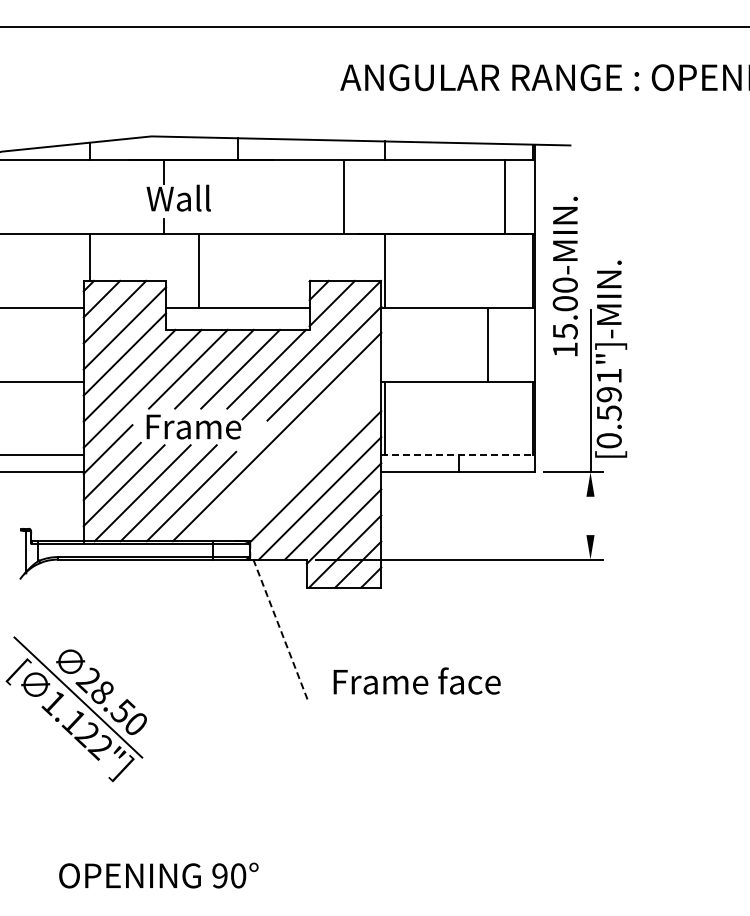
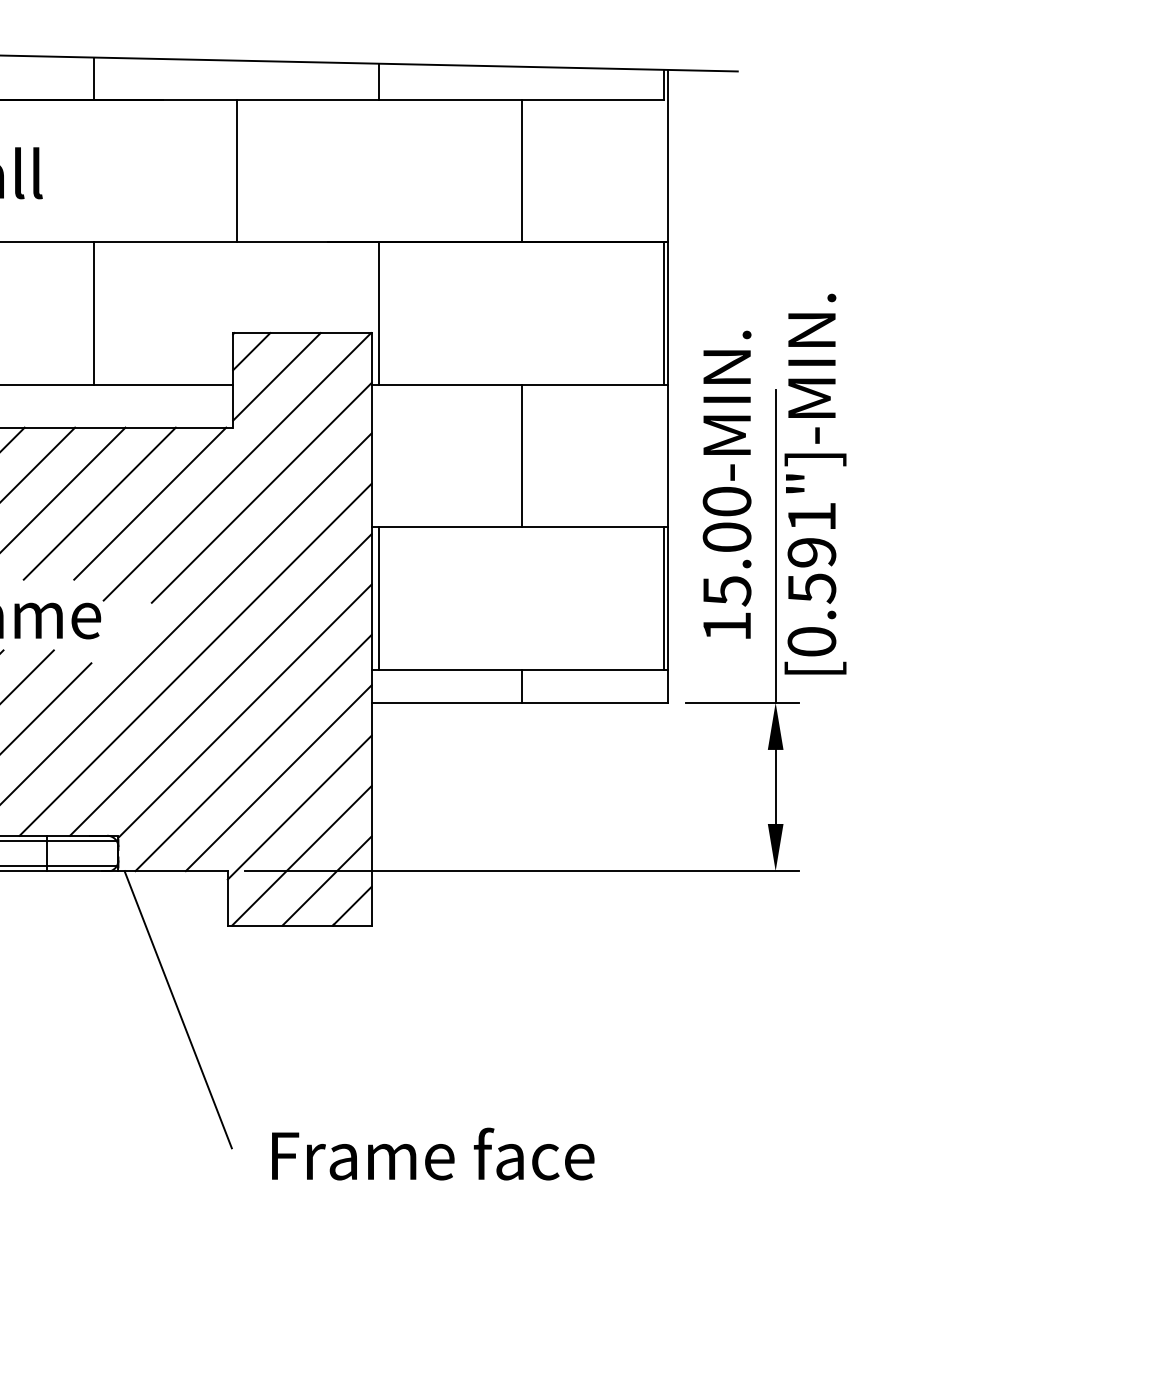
line: (343, 196) -> (236, 170), moved
line: (505, 196) -> (522, 170), moved
line: (198, 270) -> (93, 312), moved
text: (564, 276) -> (725, 484), moved
line: (488, 344) -> (522, 455), moved
line: (290, 449) -> (196, 658), added
line: (457, 455) -> (518, 670), dashed -> solid
line: (303, 463) -> (221, 685), added
line: (590, 515) -> (775, 786), added
line: (281, 631) -> (178, 1010), dashed -> solid
text: (416, 680) -> (431, 1153), moved

